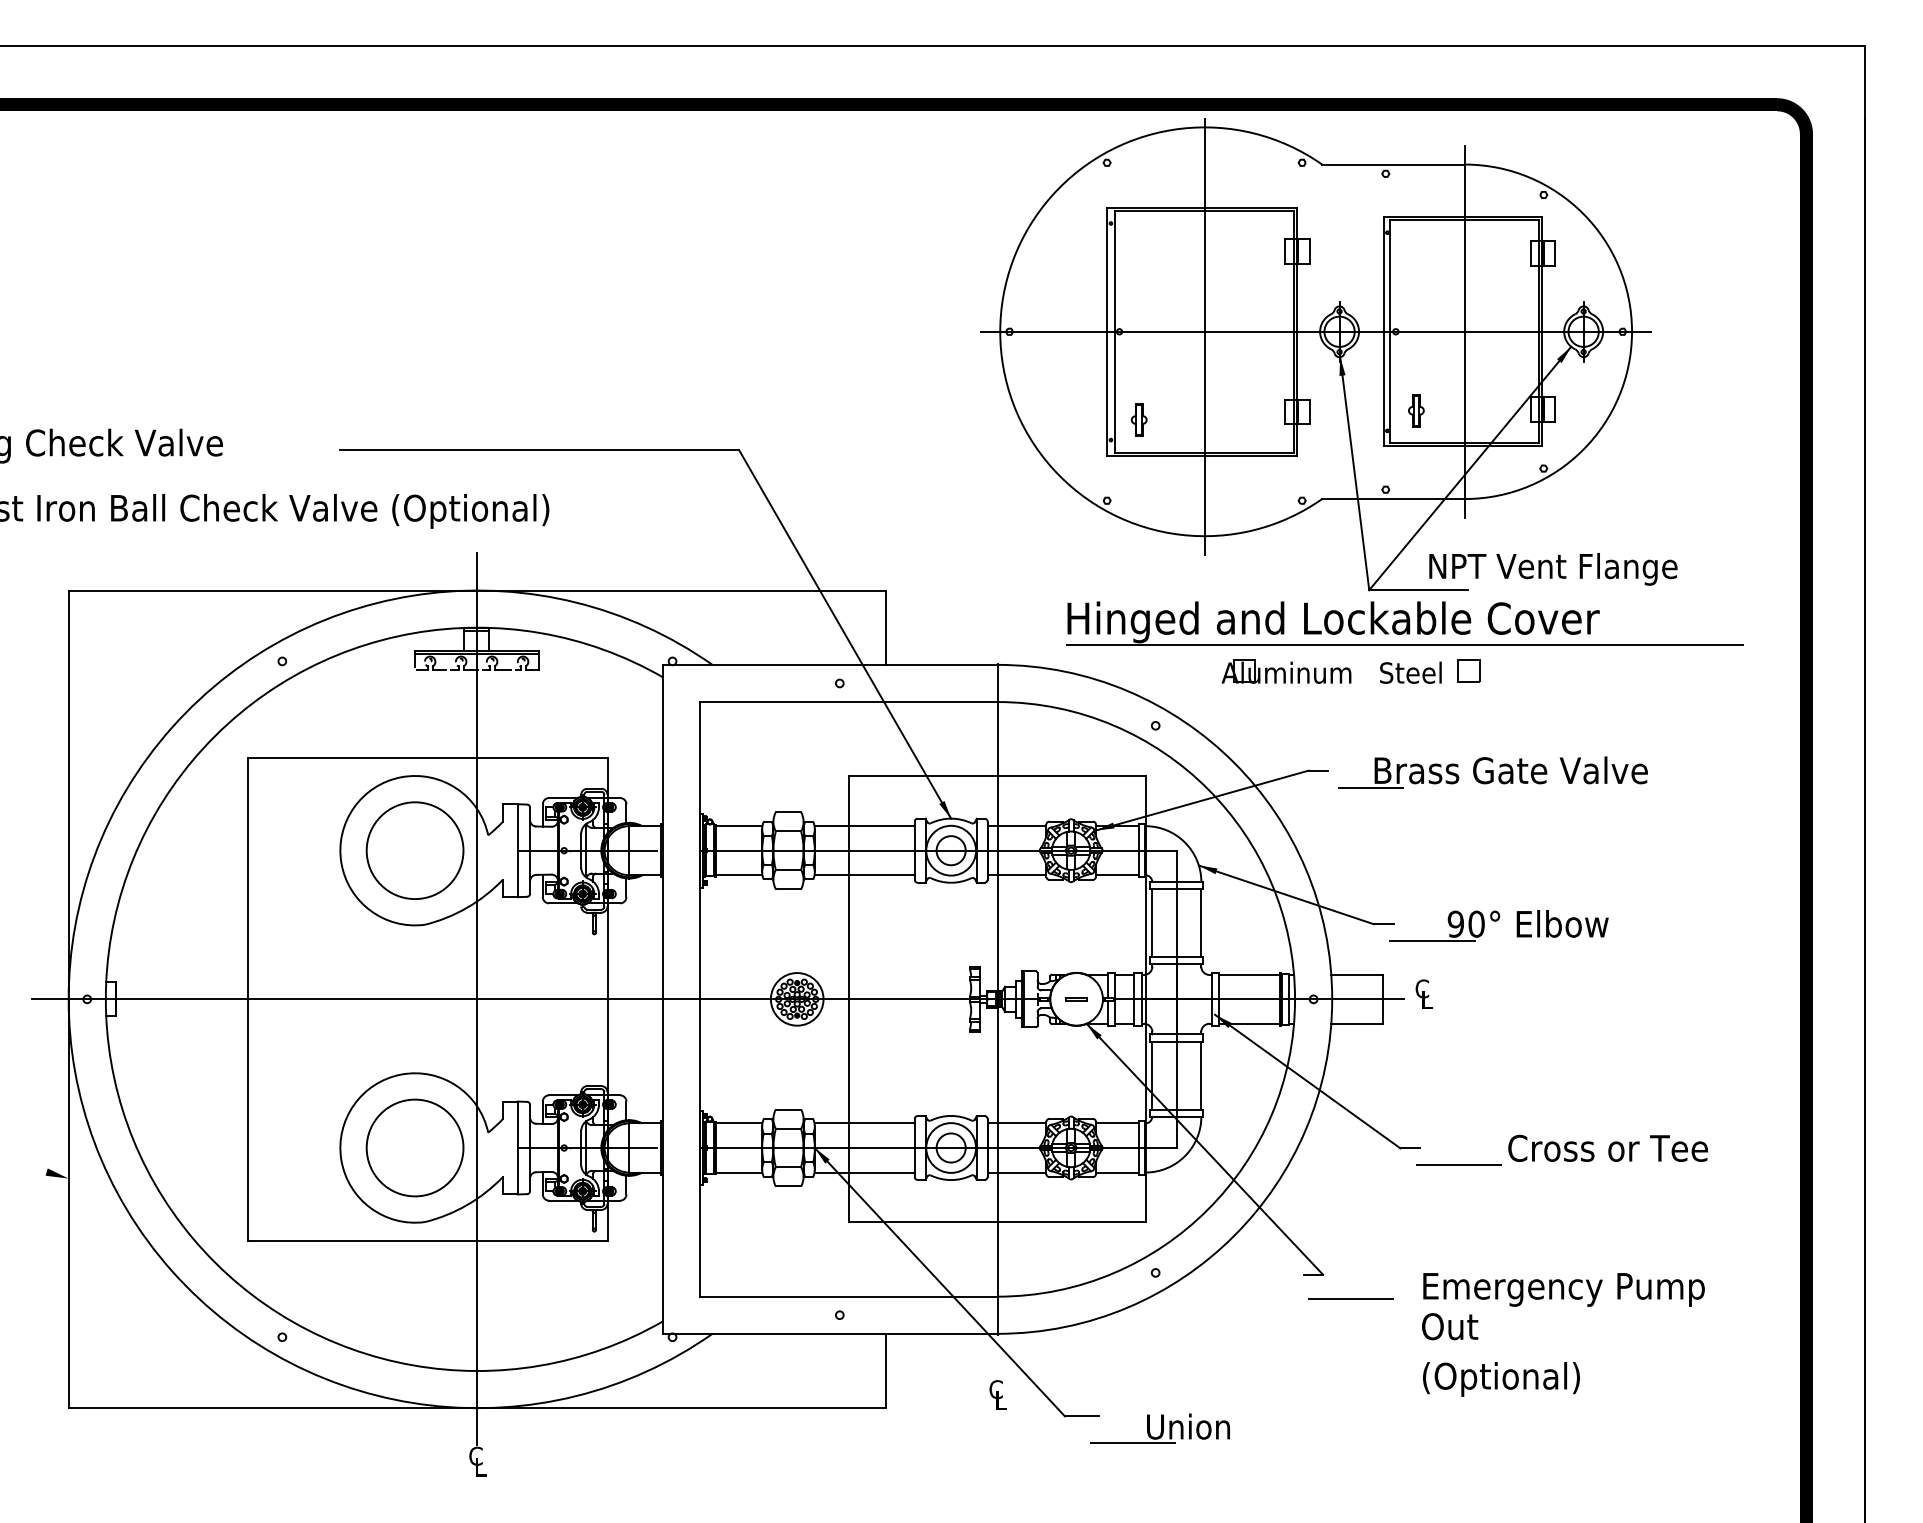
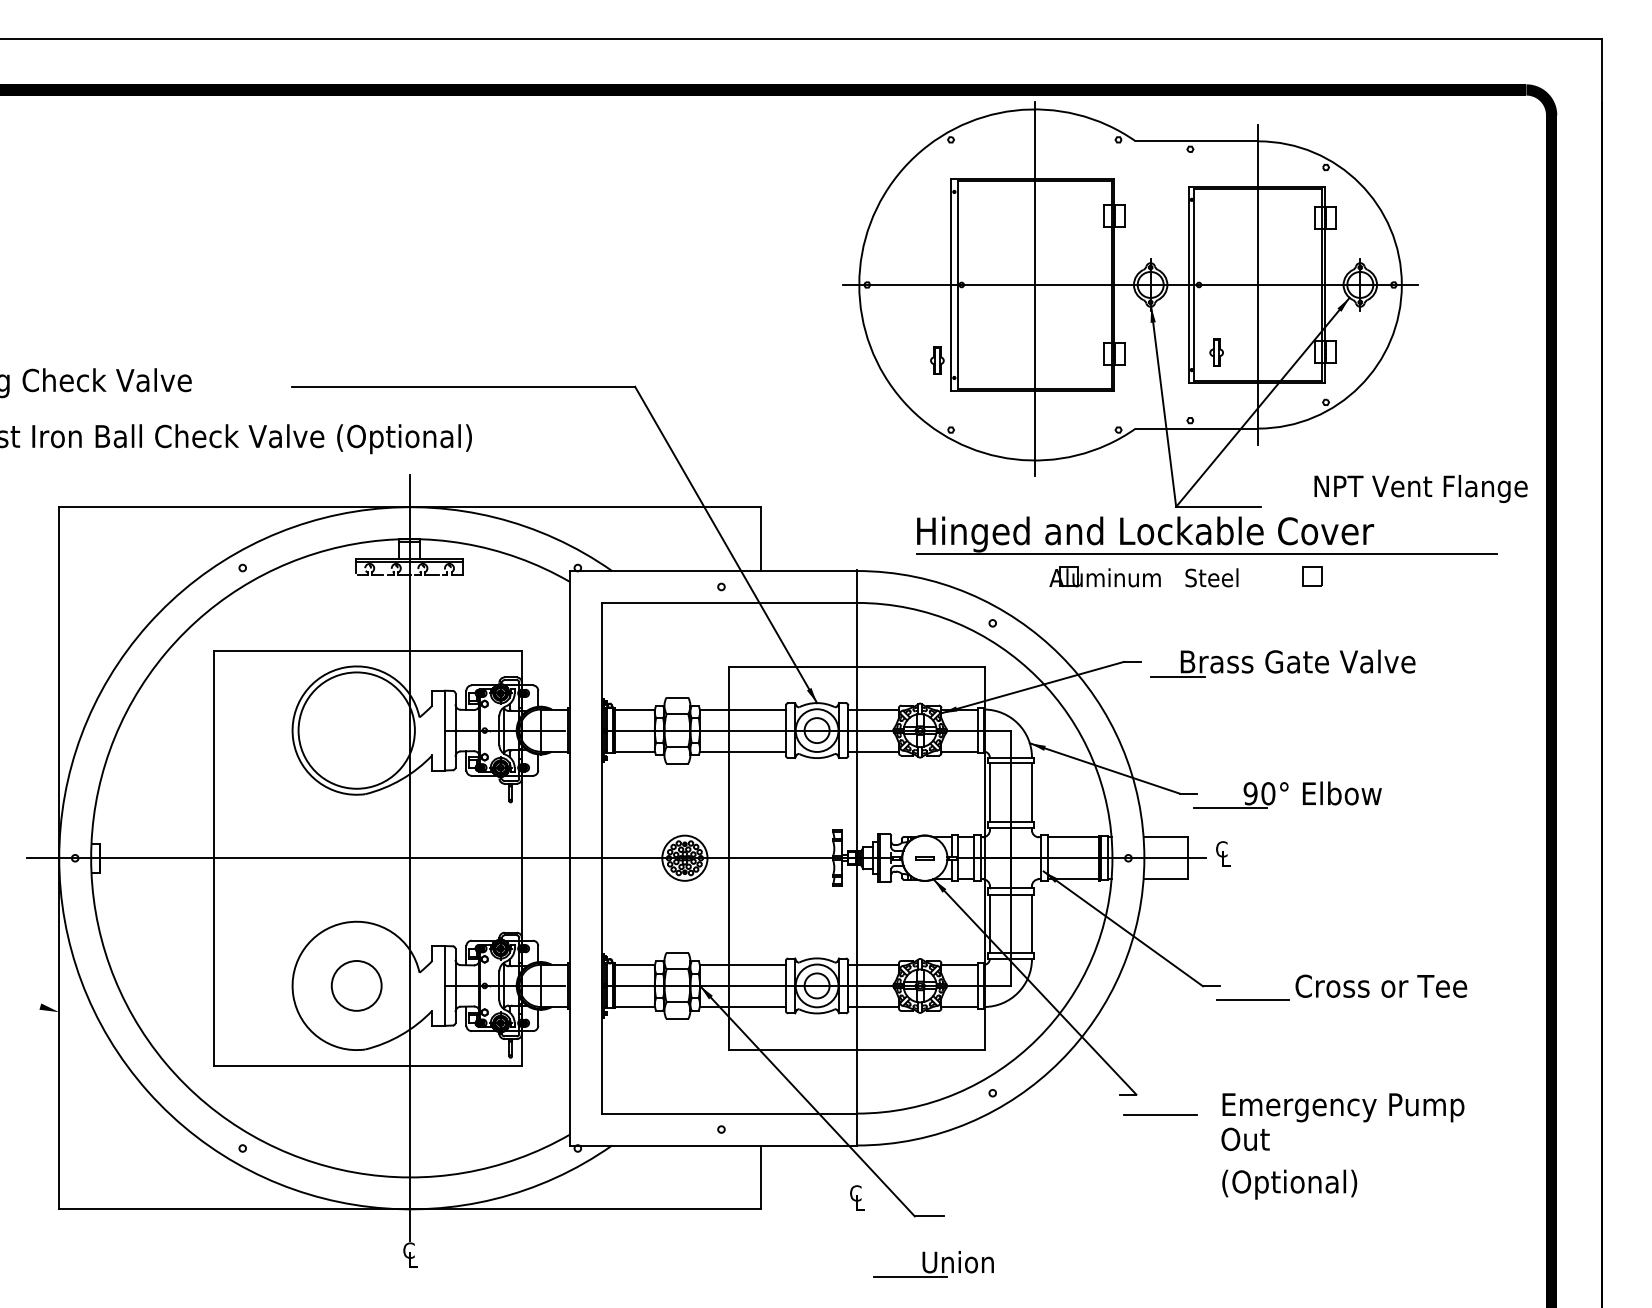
part: (1138, 419) -> (936, 360), moved
text: (1553, 569) -> (1421, 489), moved
part: (1468, 670) -> (1312, 575), moved
circle: (414, 850) -> (356, 730), size x1.4
circle: (414, 1147) -> (356, 985), size x0.6
part: (1159, 1428) -> (933, 1263), moved

